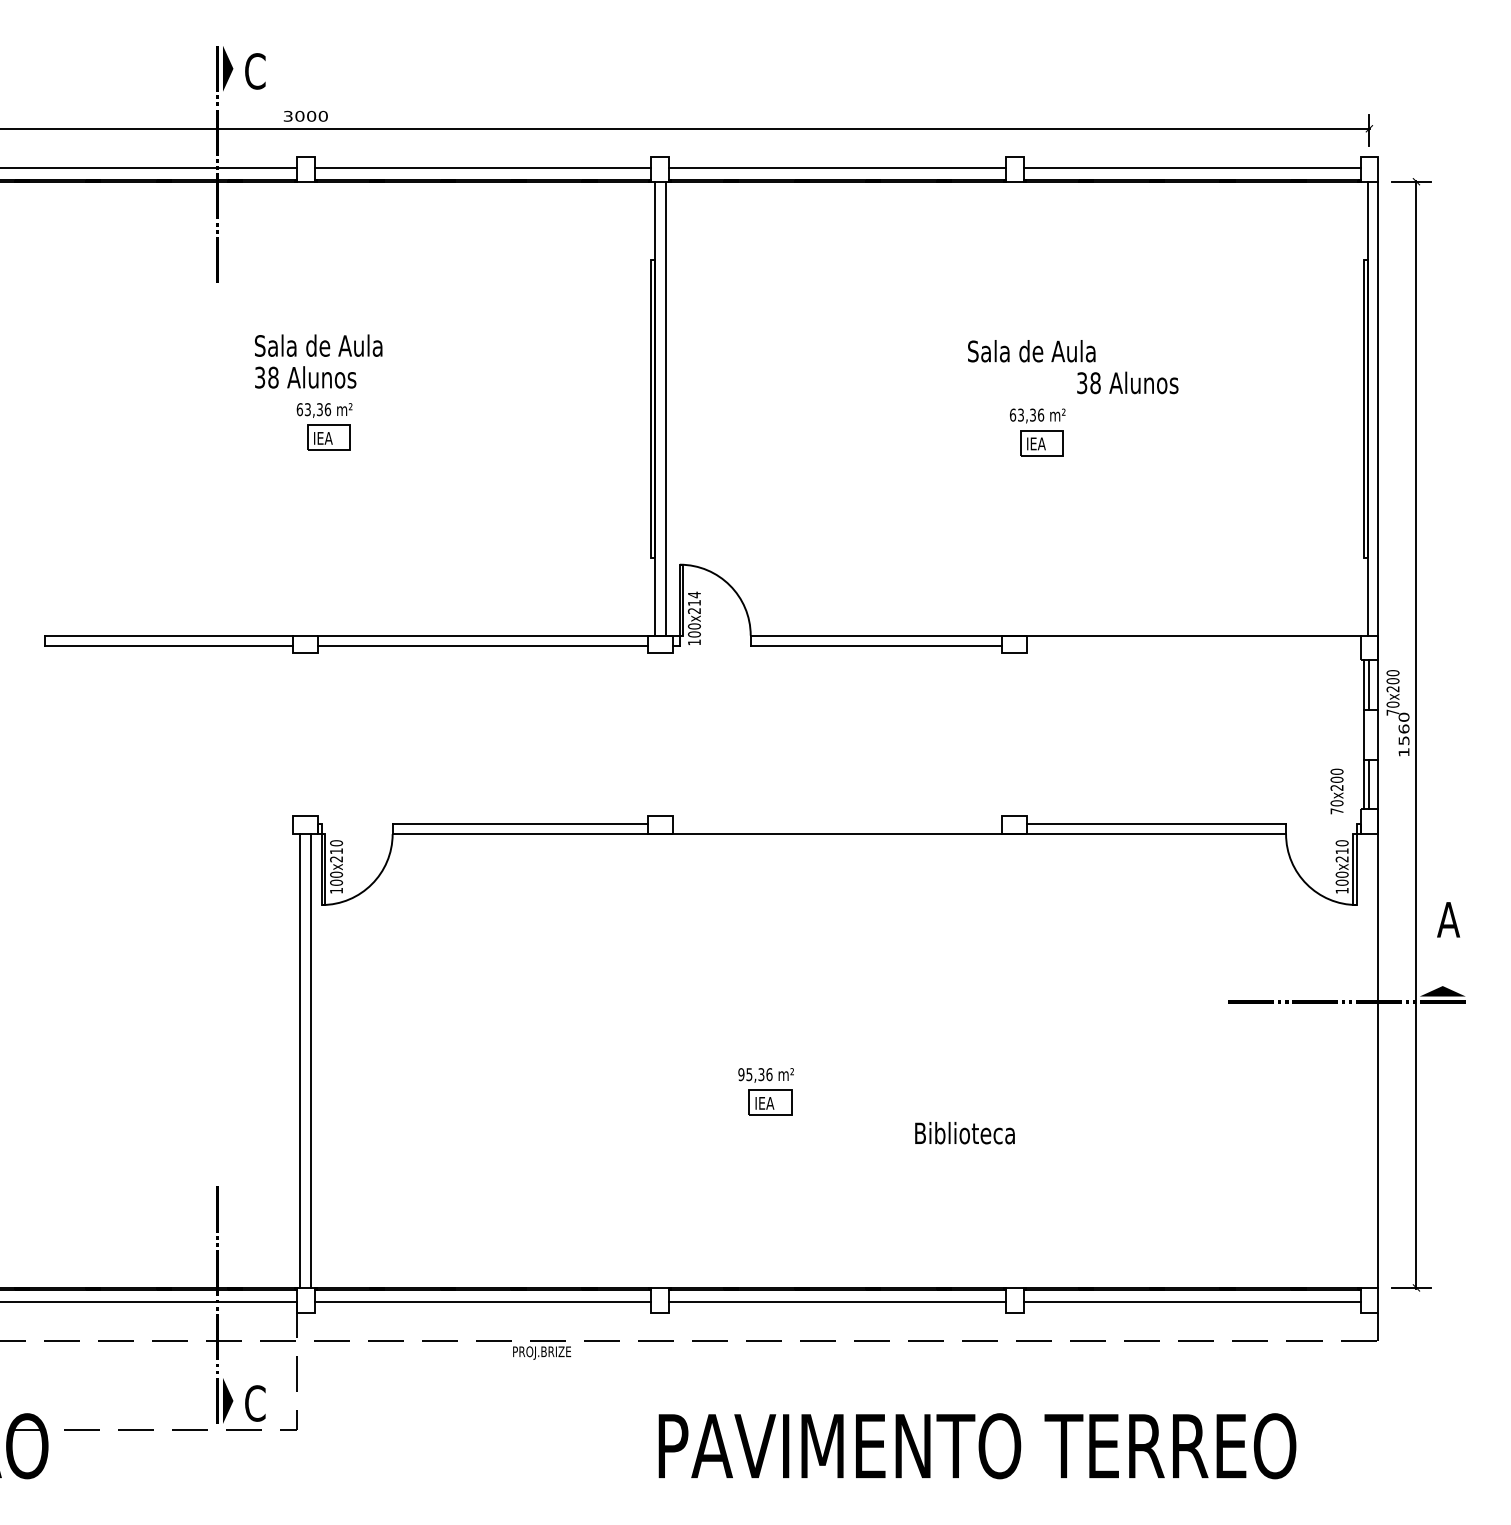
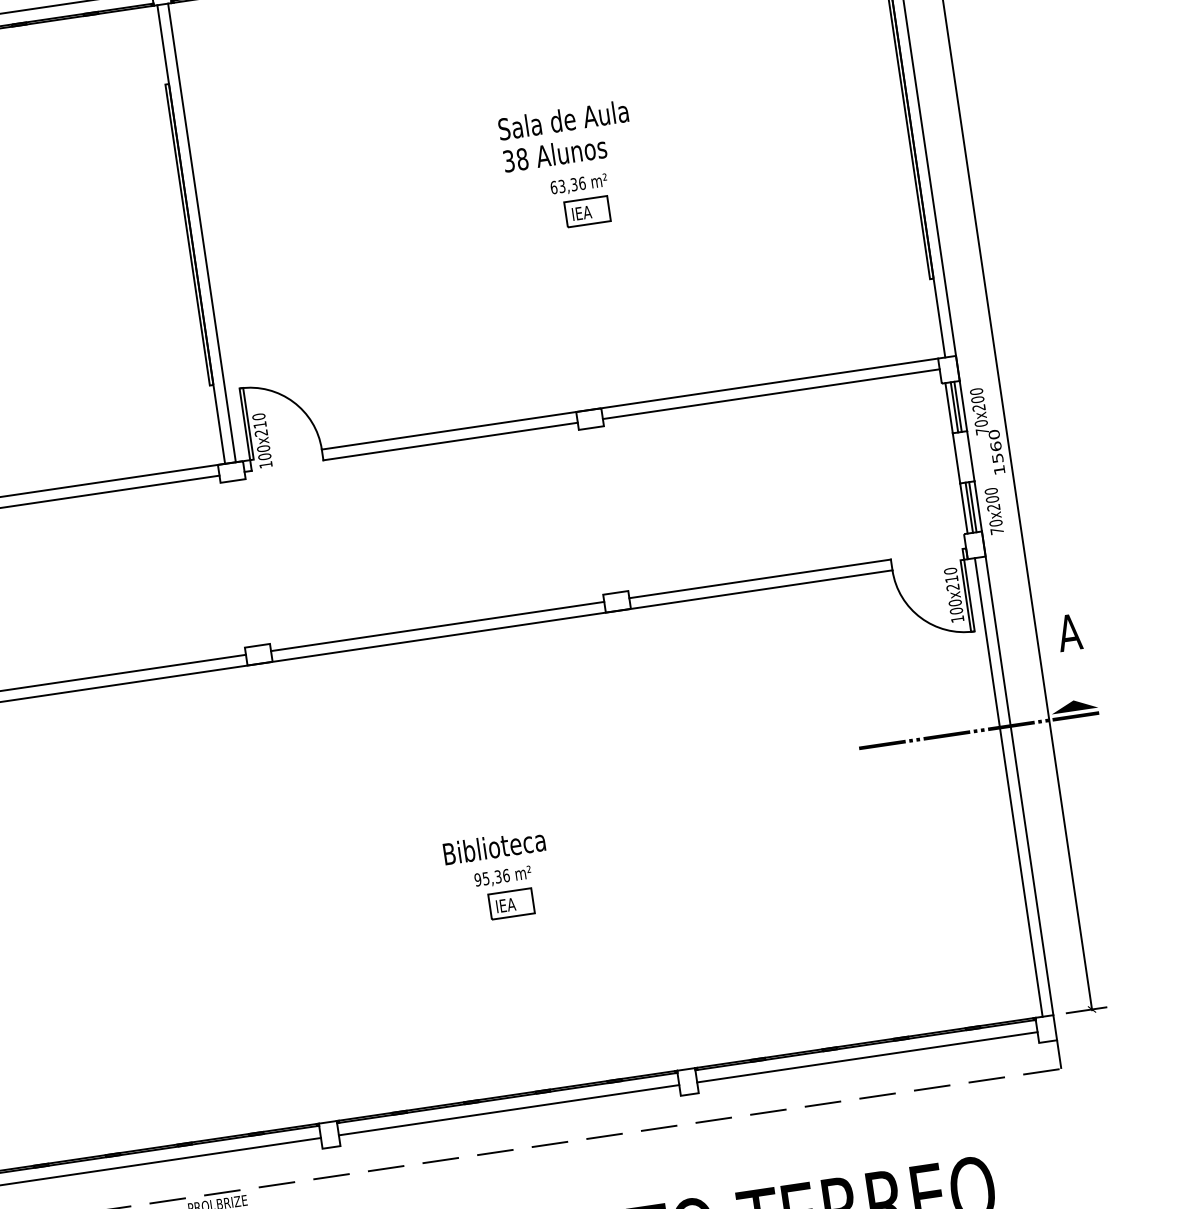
text: (1127, 382) -> (554, 153), moved
text: (694, 594) -> (258, 416), 100x214 -> 100x210
line: (1193, 646) -> (770, 394), added
line: (1372, 685) -> (957, 407), added
line: (1372, 784) -> (972, 507), added
text: (1336, 791) -> (993, 511), moved
line: (837, 823) -> (437, 626), added
line: (1367, 1060) -> (1008, 786), added
part: (765, 1091) -> (504, 893), moved
text: (964, 1133) -> (493, 847), moved

